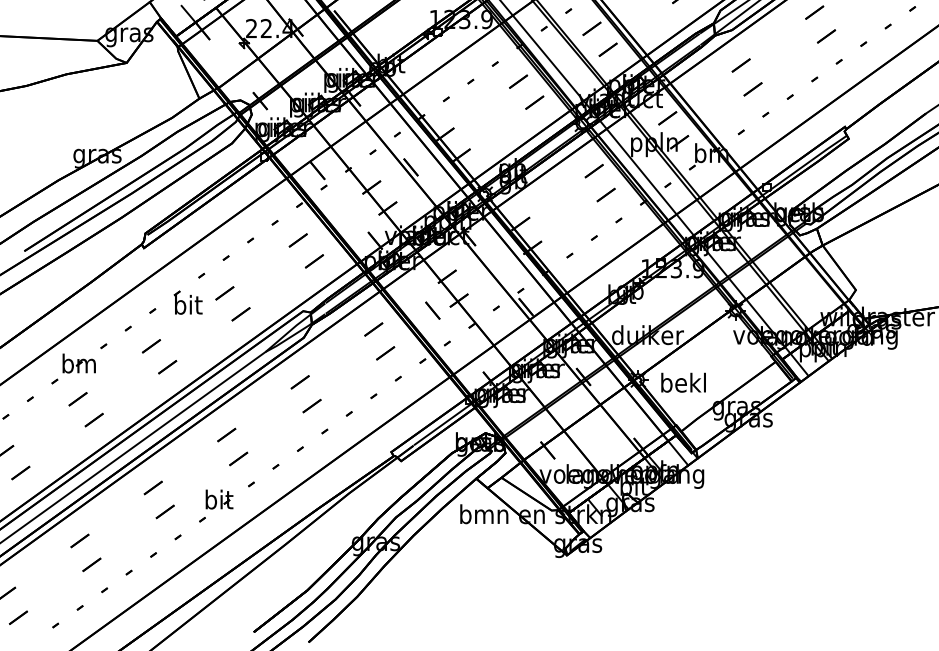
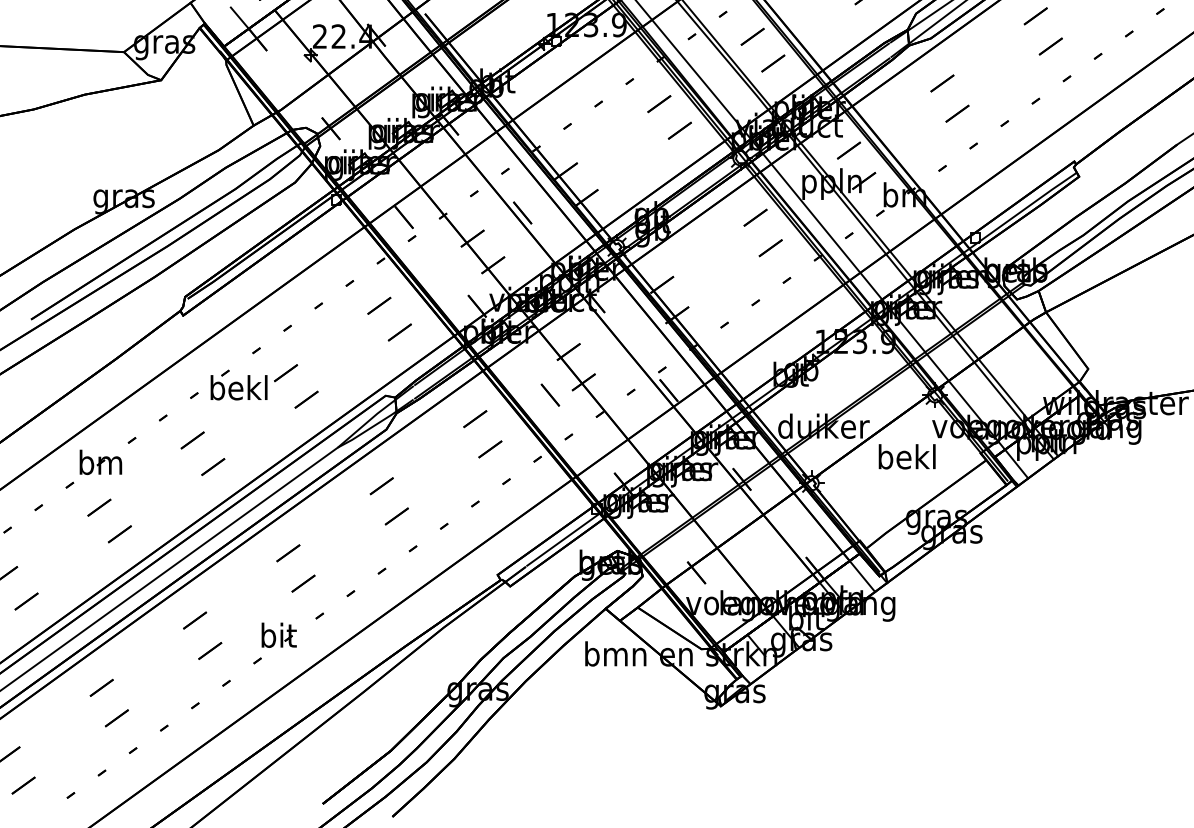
text: (187, 304) -> (238, 387), bit -> bekl
text: (683, 382) -> (906, 456), moved

